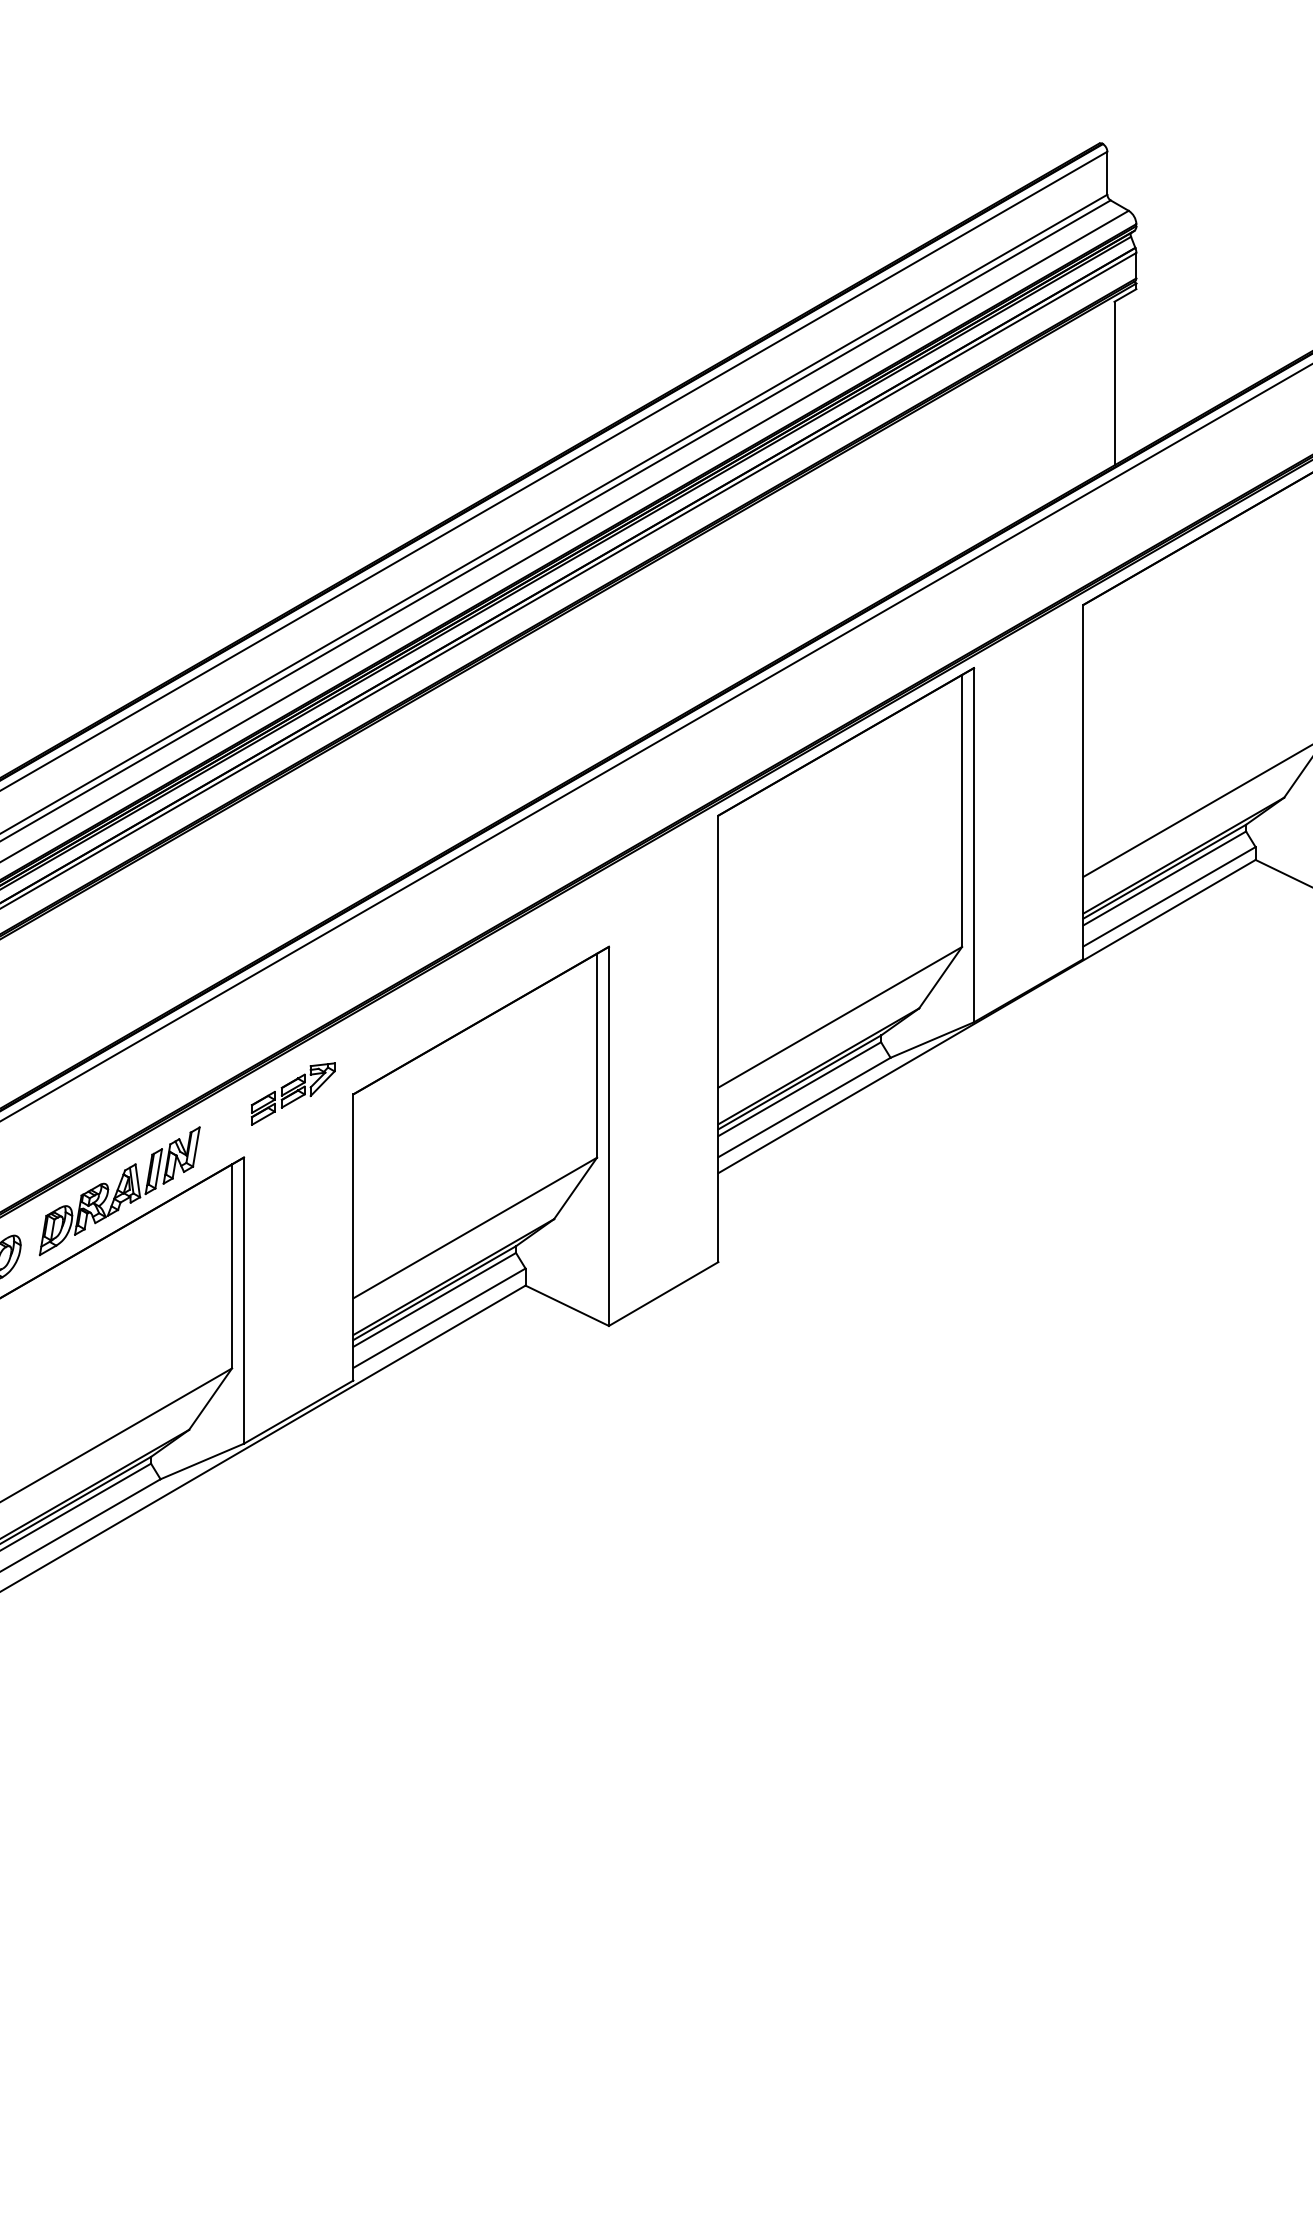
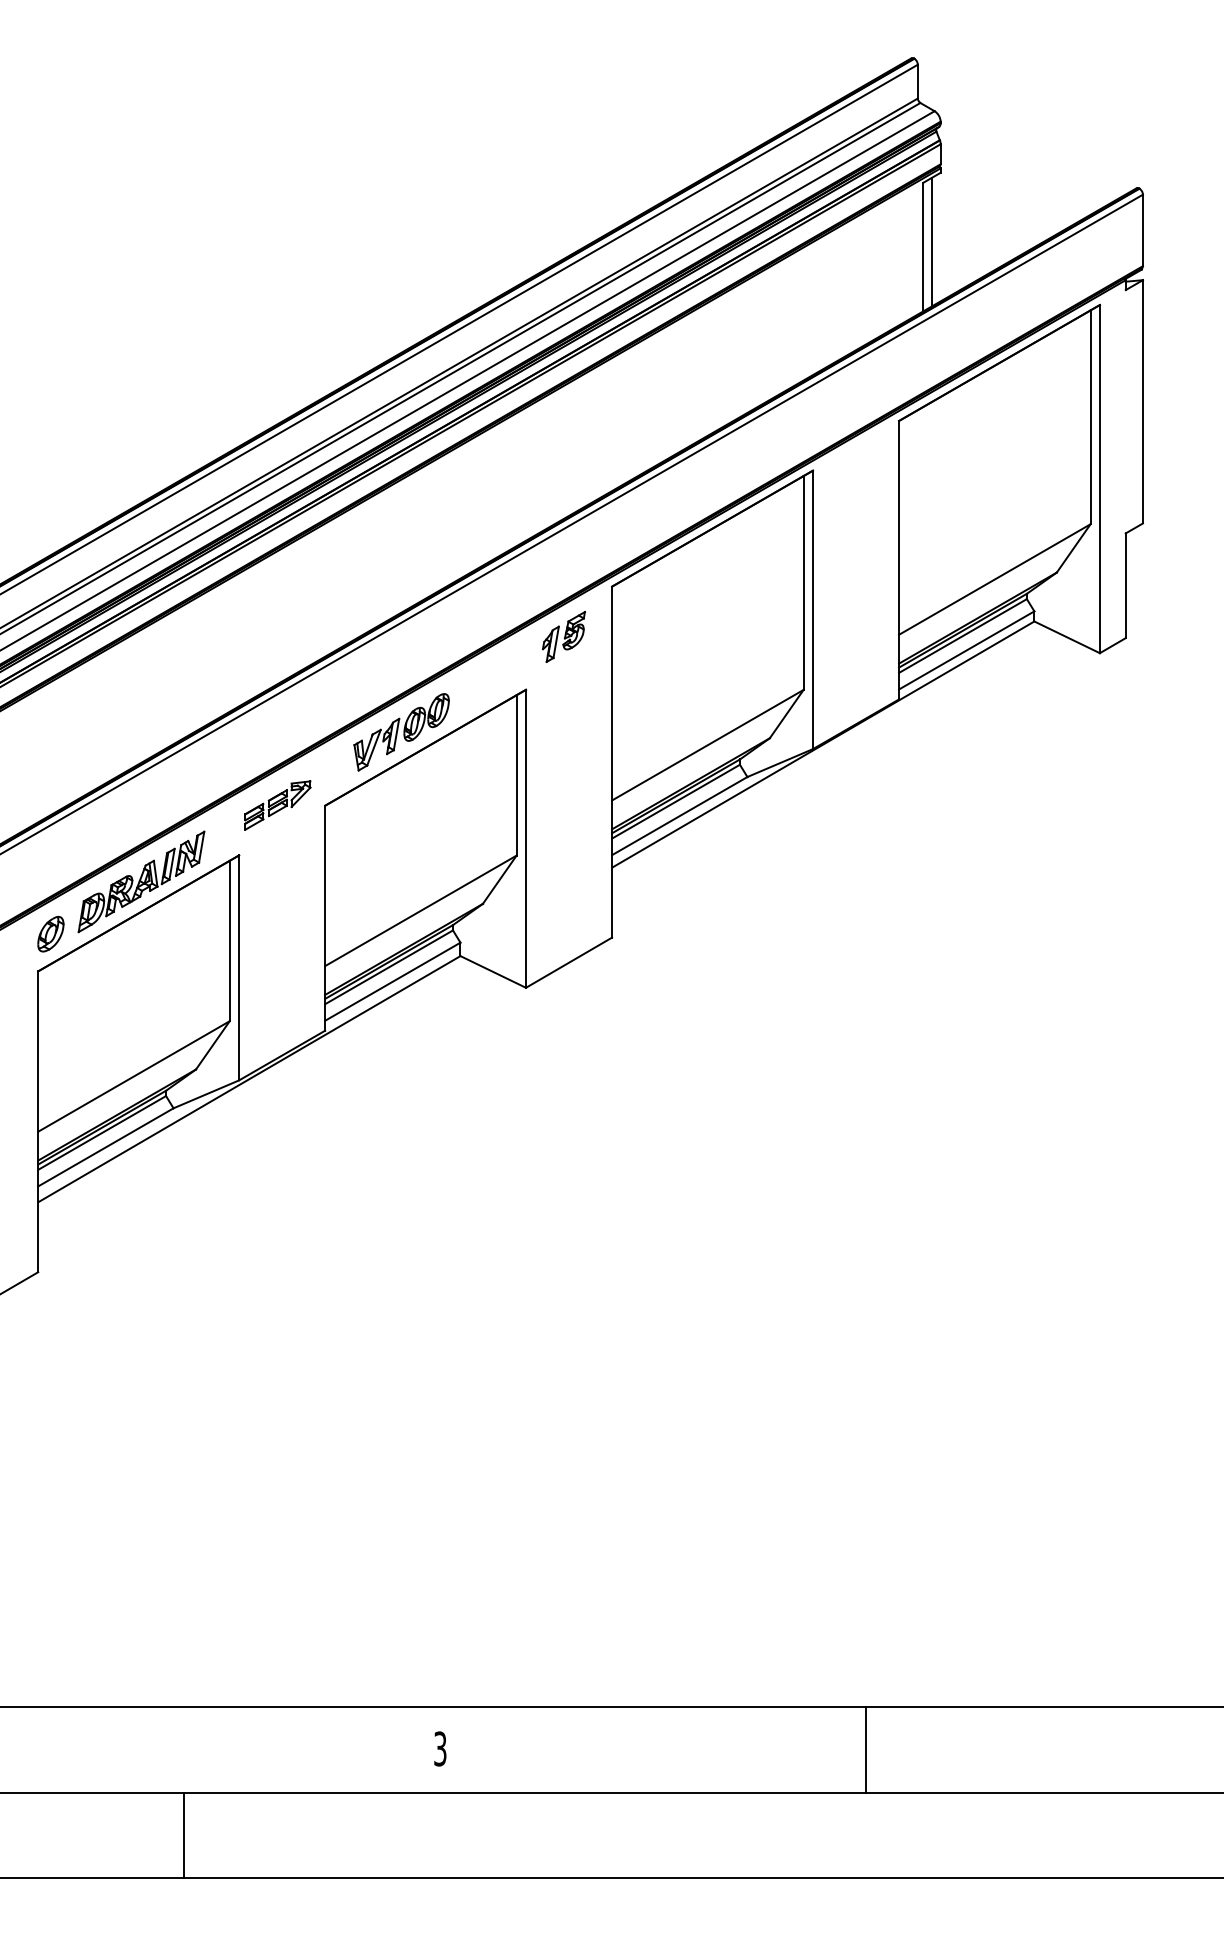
line: (1124, 377) -> (931, 242), added
part: (656, 879) -> (563, 636), added
part: (450, 1001) -> (401, 732), added

